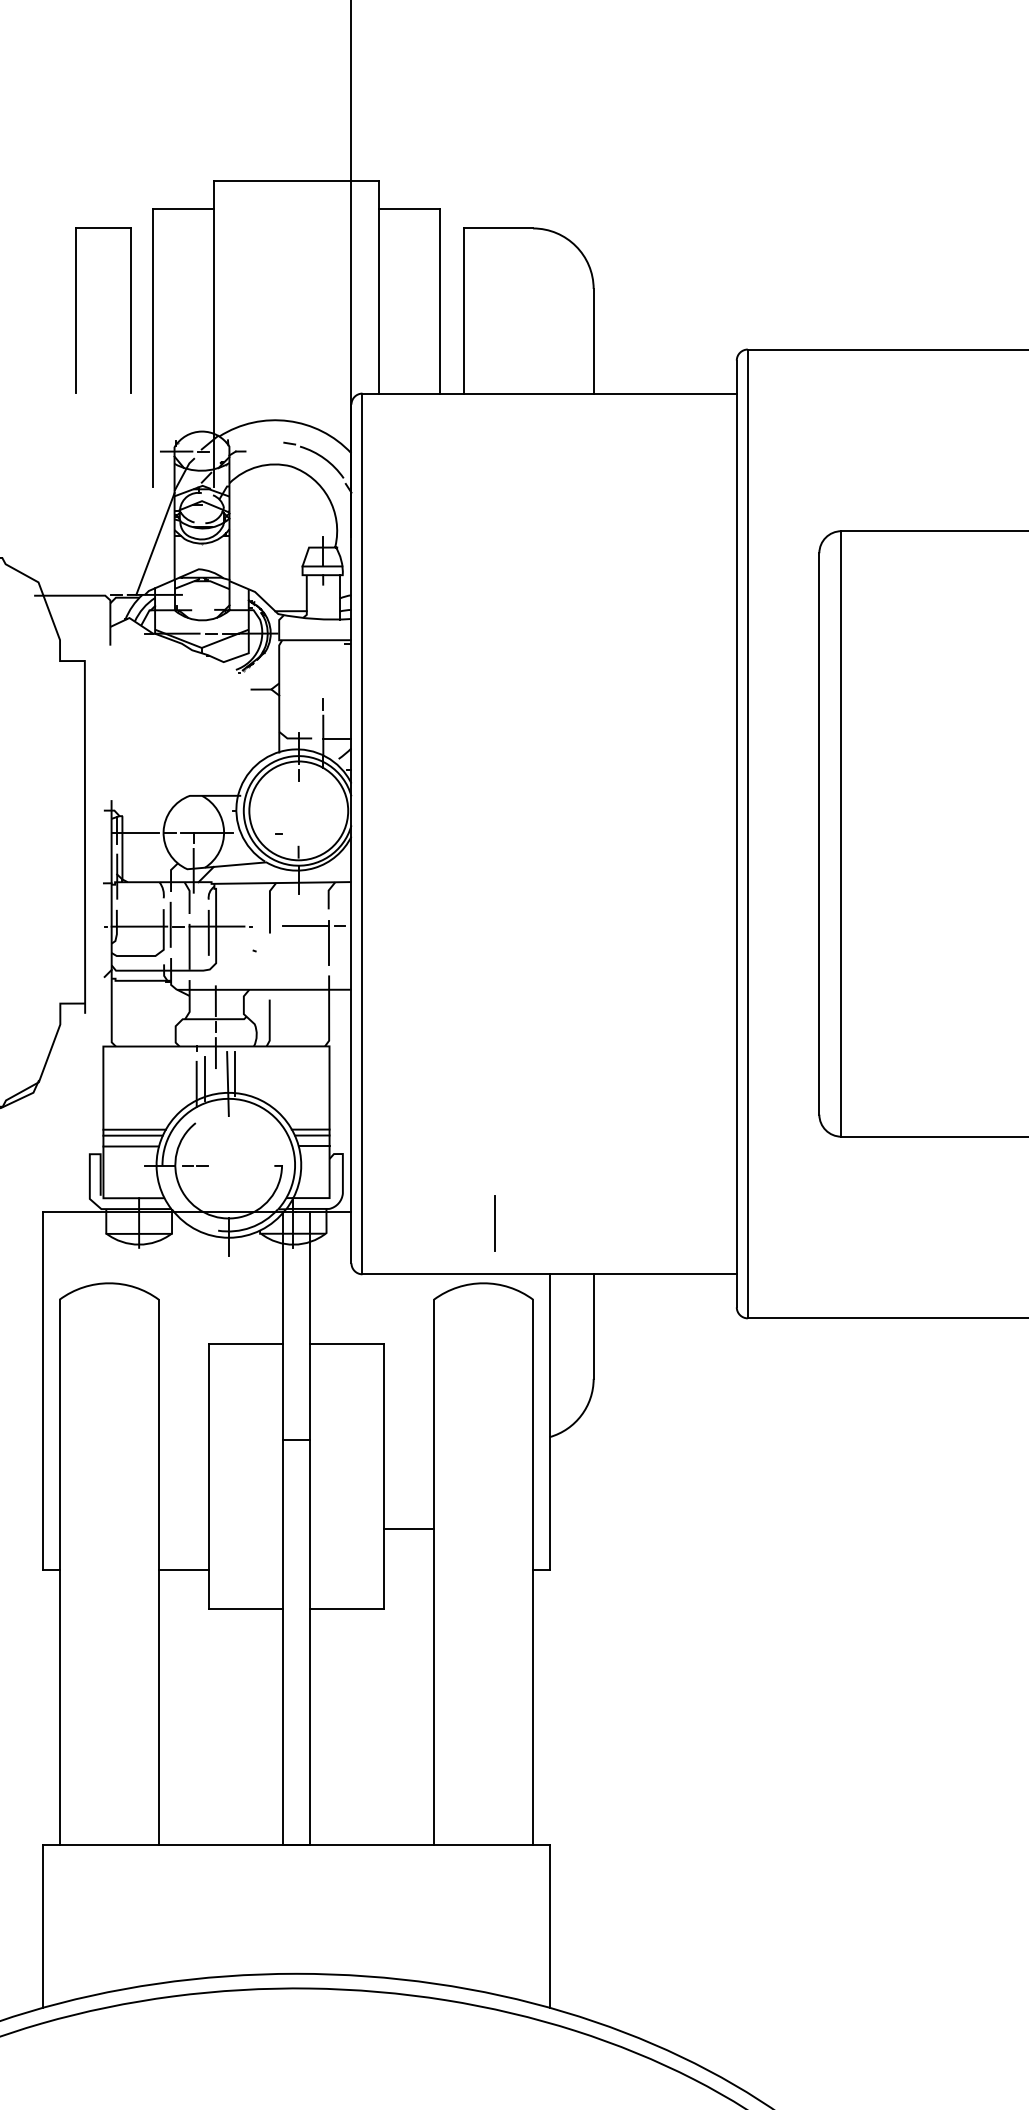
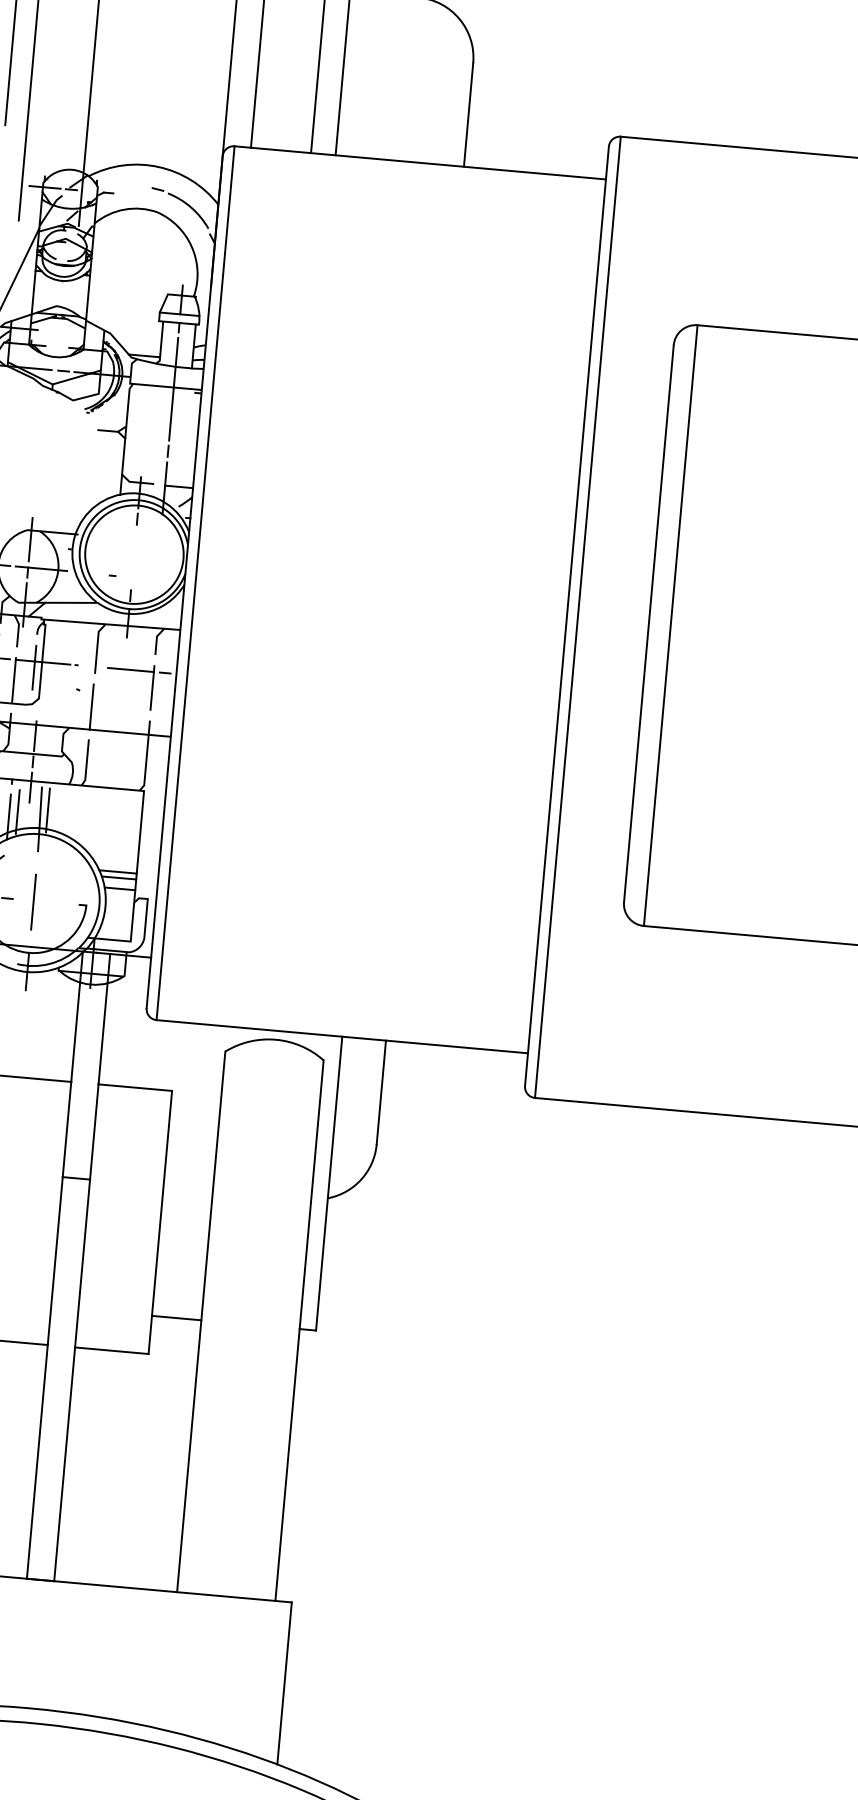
line: (323, 641) -> (173, 388), added
line: (193, 804) -> (30, 539), added
line: (269, 966) -> (91, 706), added
line: (494, 1223) -> (33, 902), moved
line: (409, 1529) -> (177, 1318), moved

